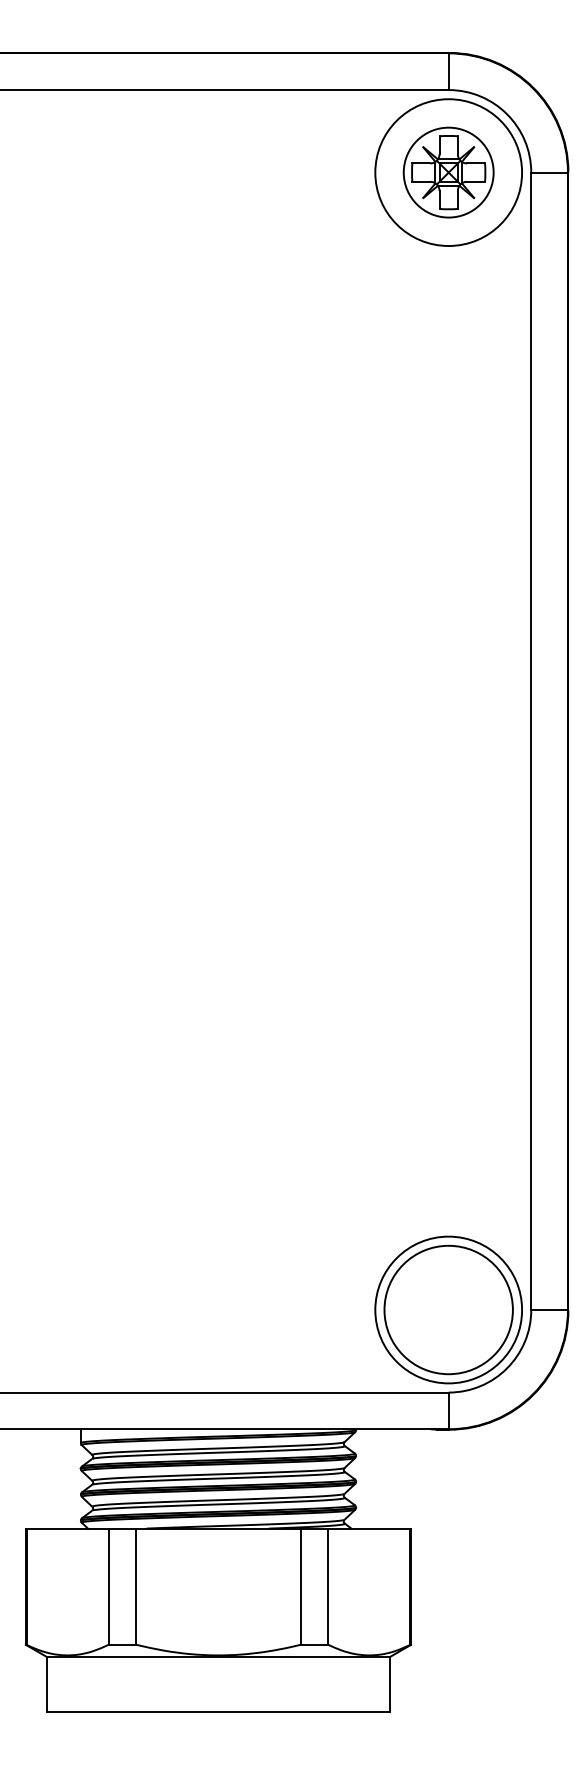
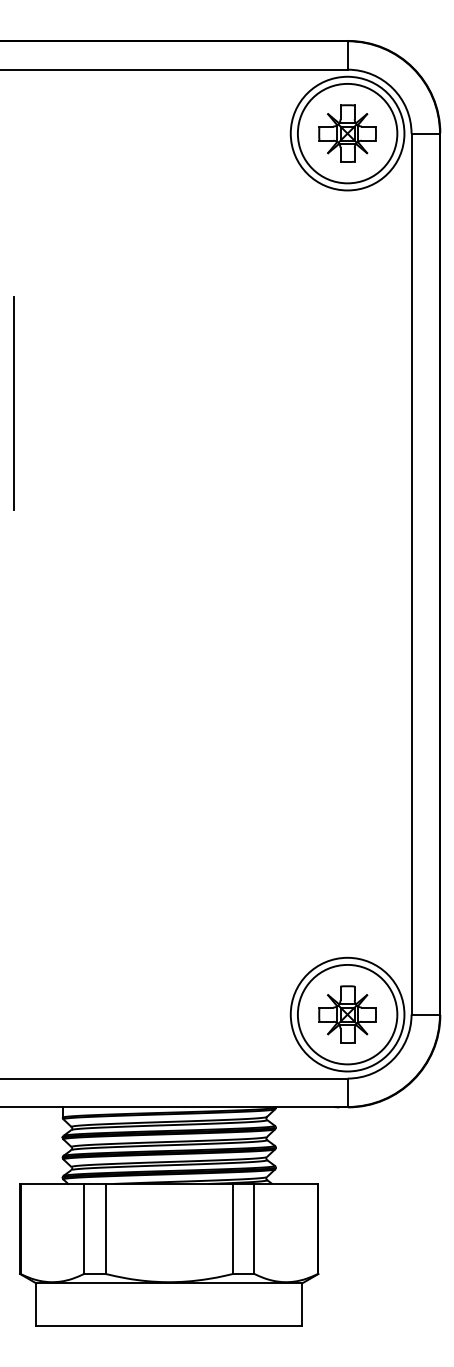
circle: (448, 172) -> (347, 133), size x1.43
line: (17, 520) -> (13, 403), added
part: (448, 1309) -> (347, 1014), added

